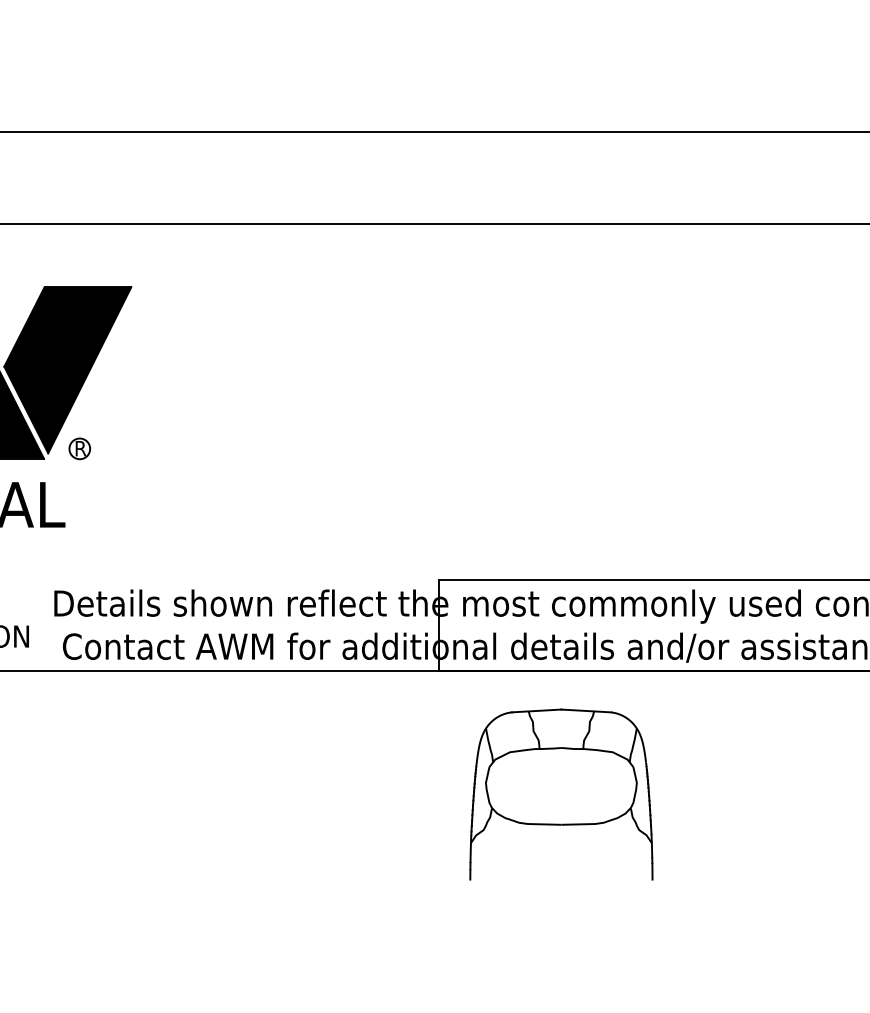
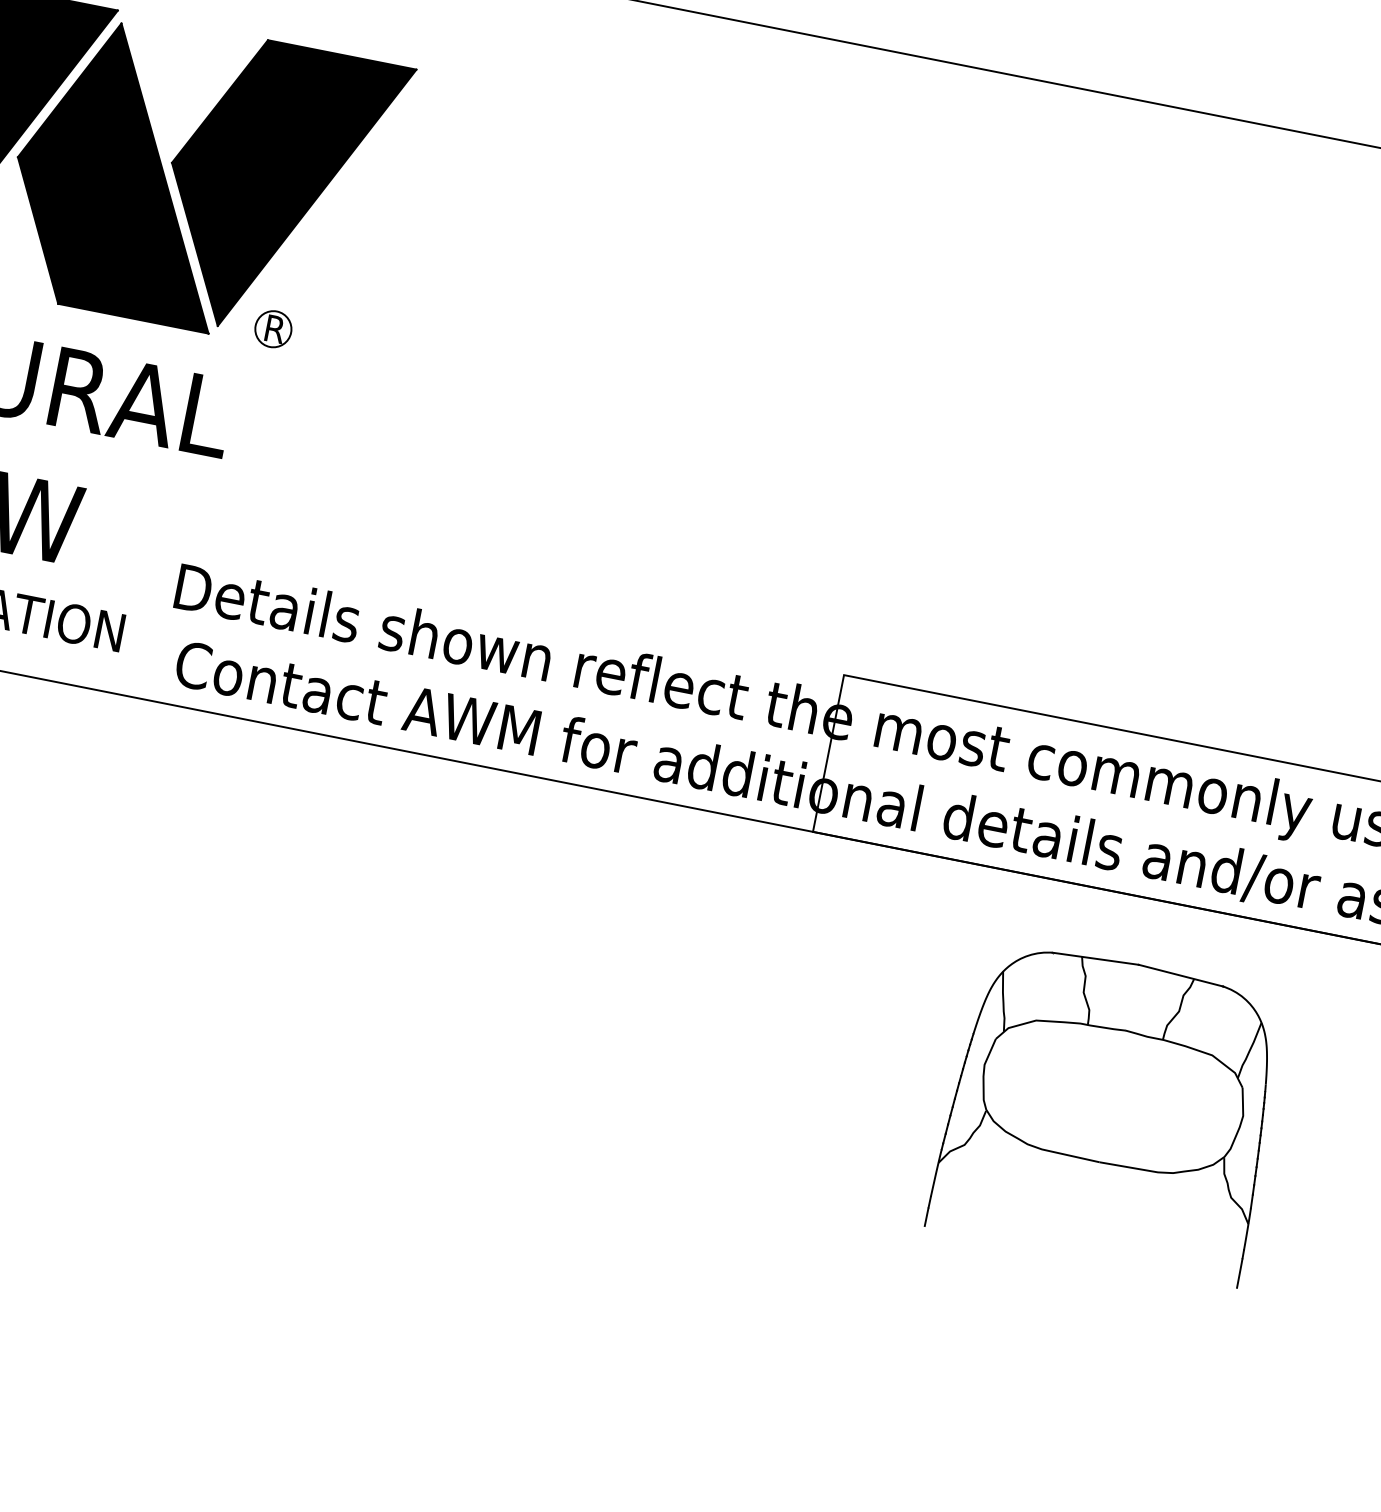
part: (561, 794) -> (1110, 1110), moved

